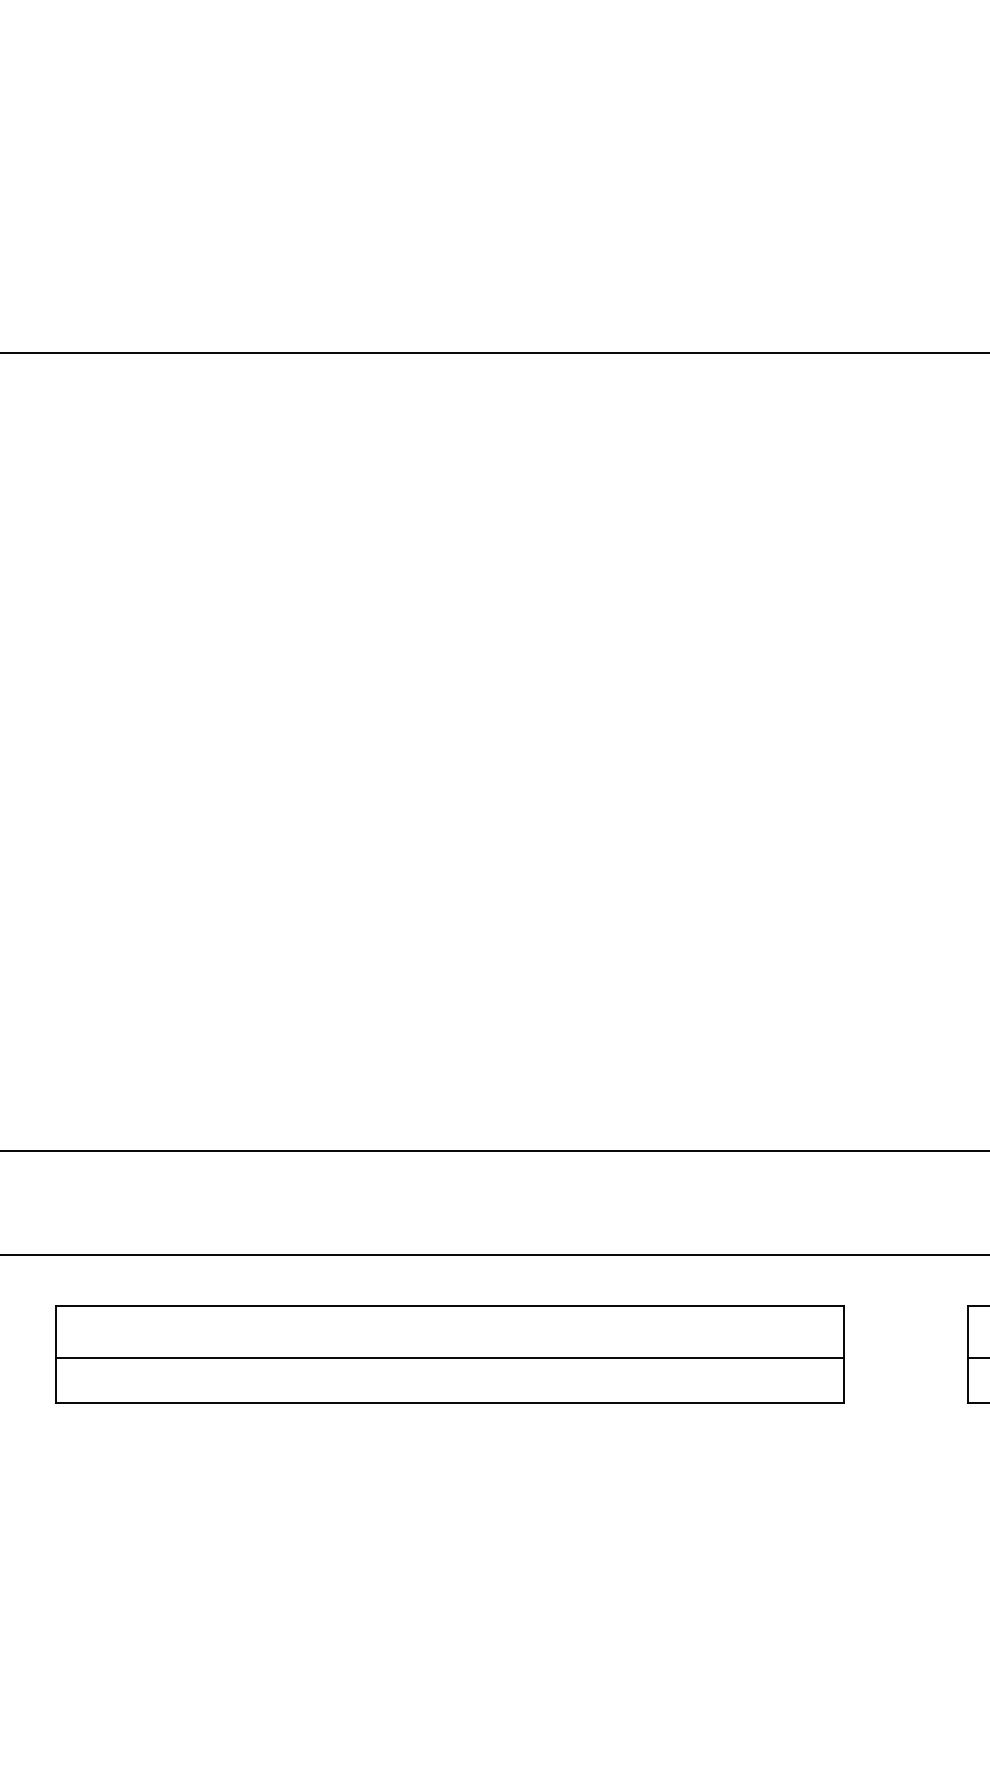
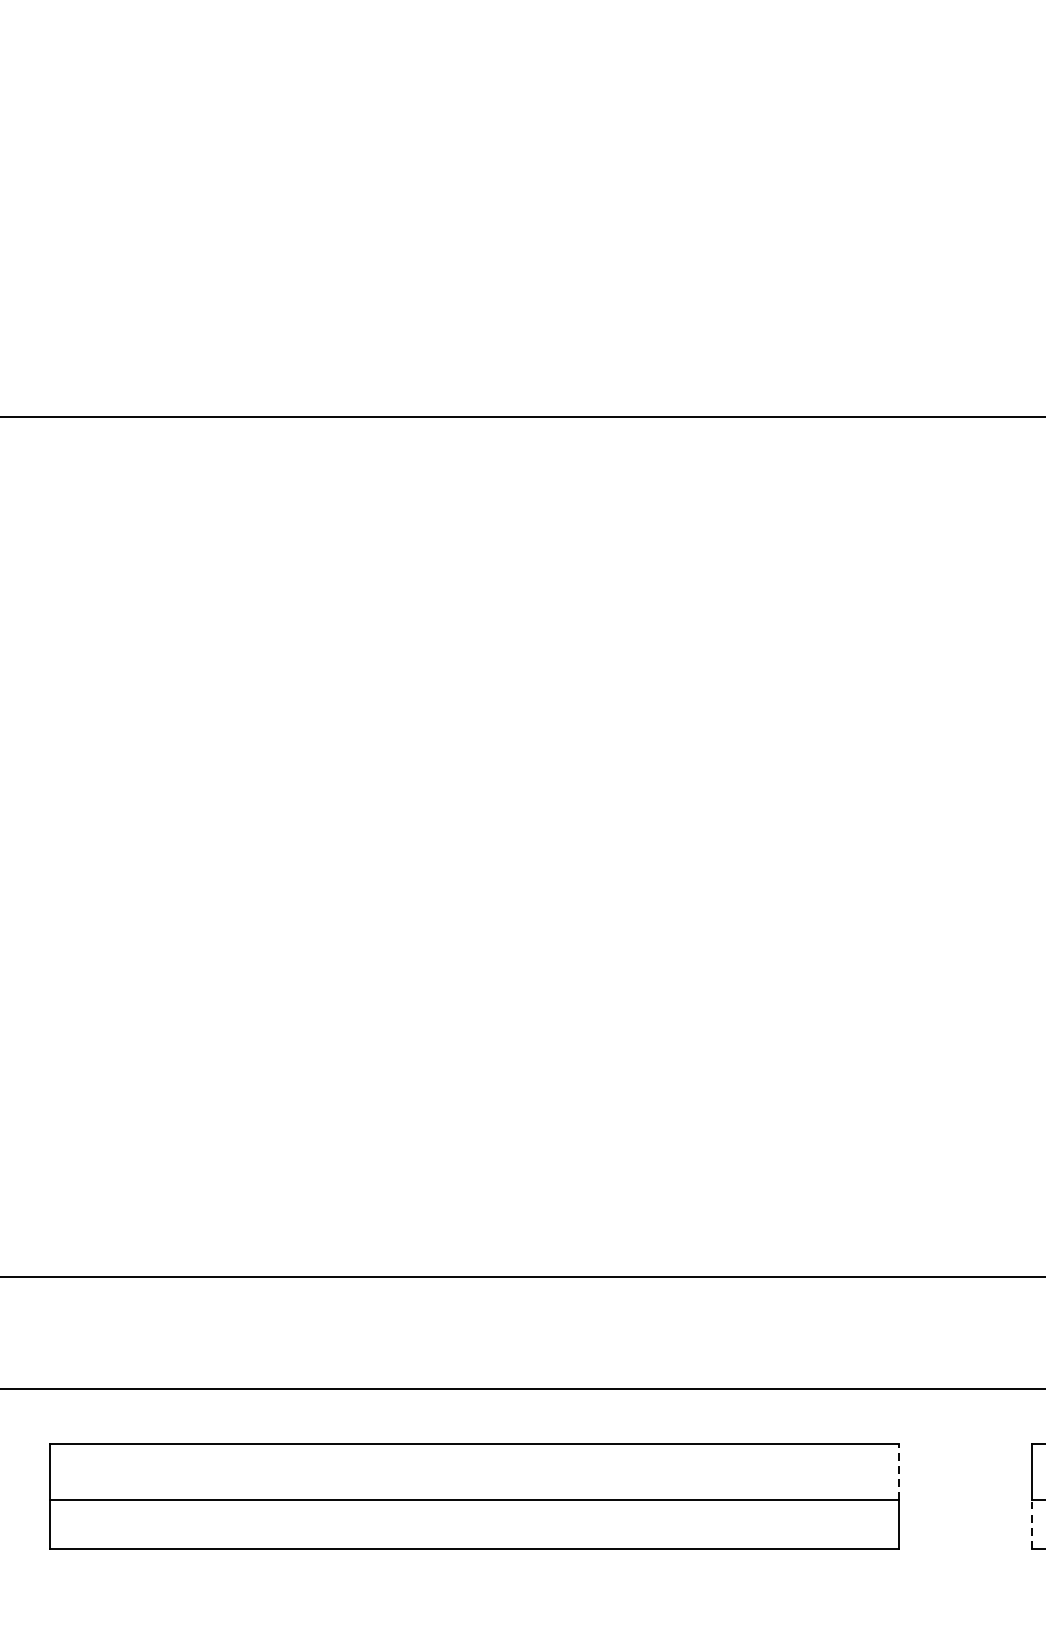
line: (843, 1332) -> (898, 1472), solid -> dashed
line: (968, 1380) -> (1032, 1524), solid -> dashed

